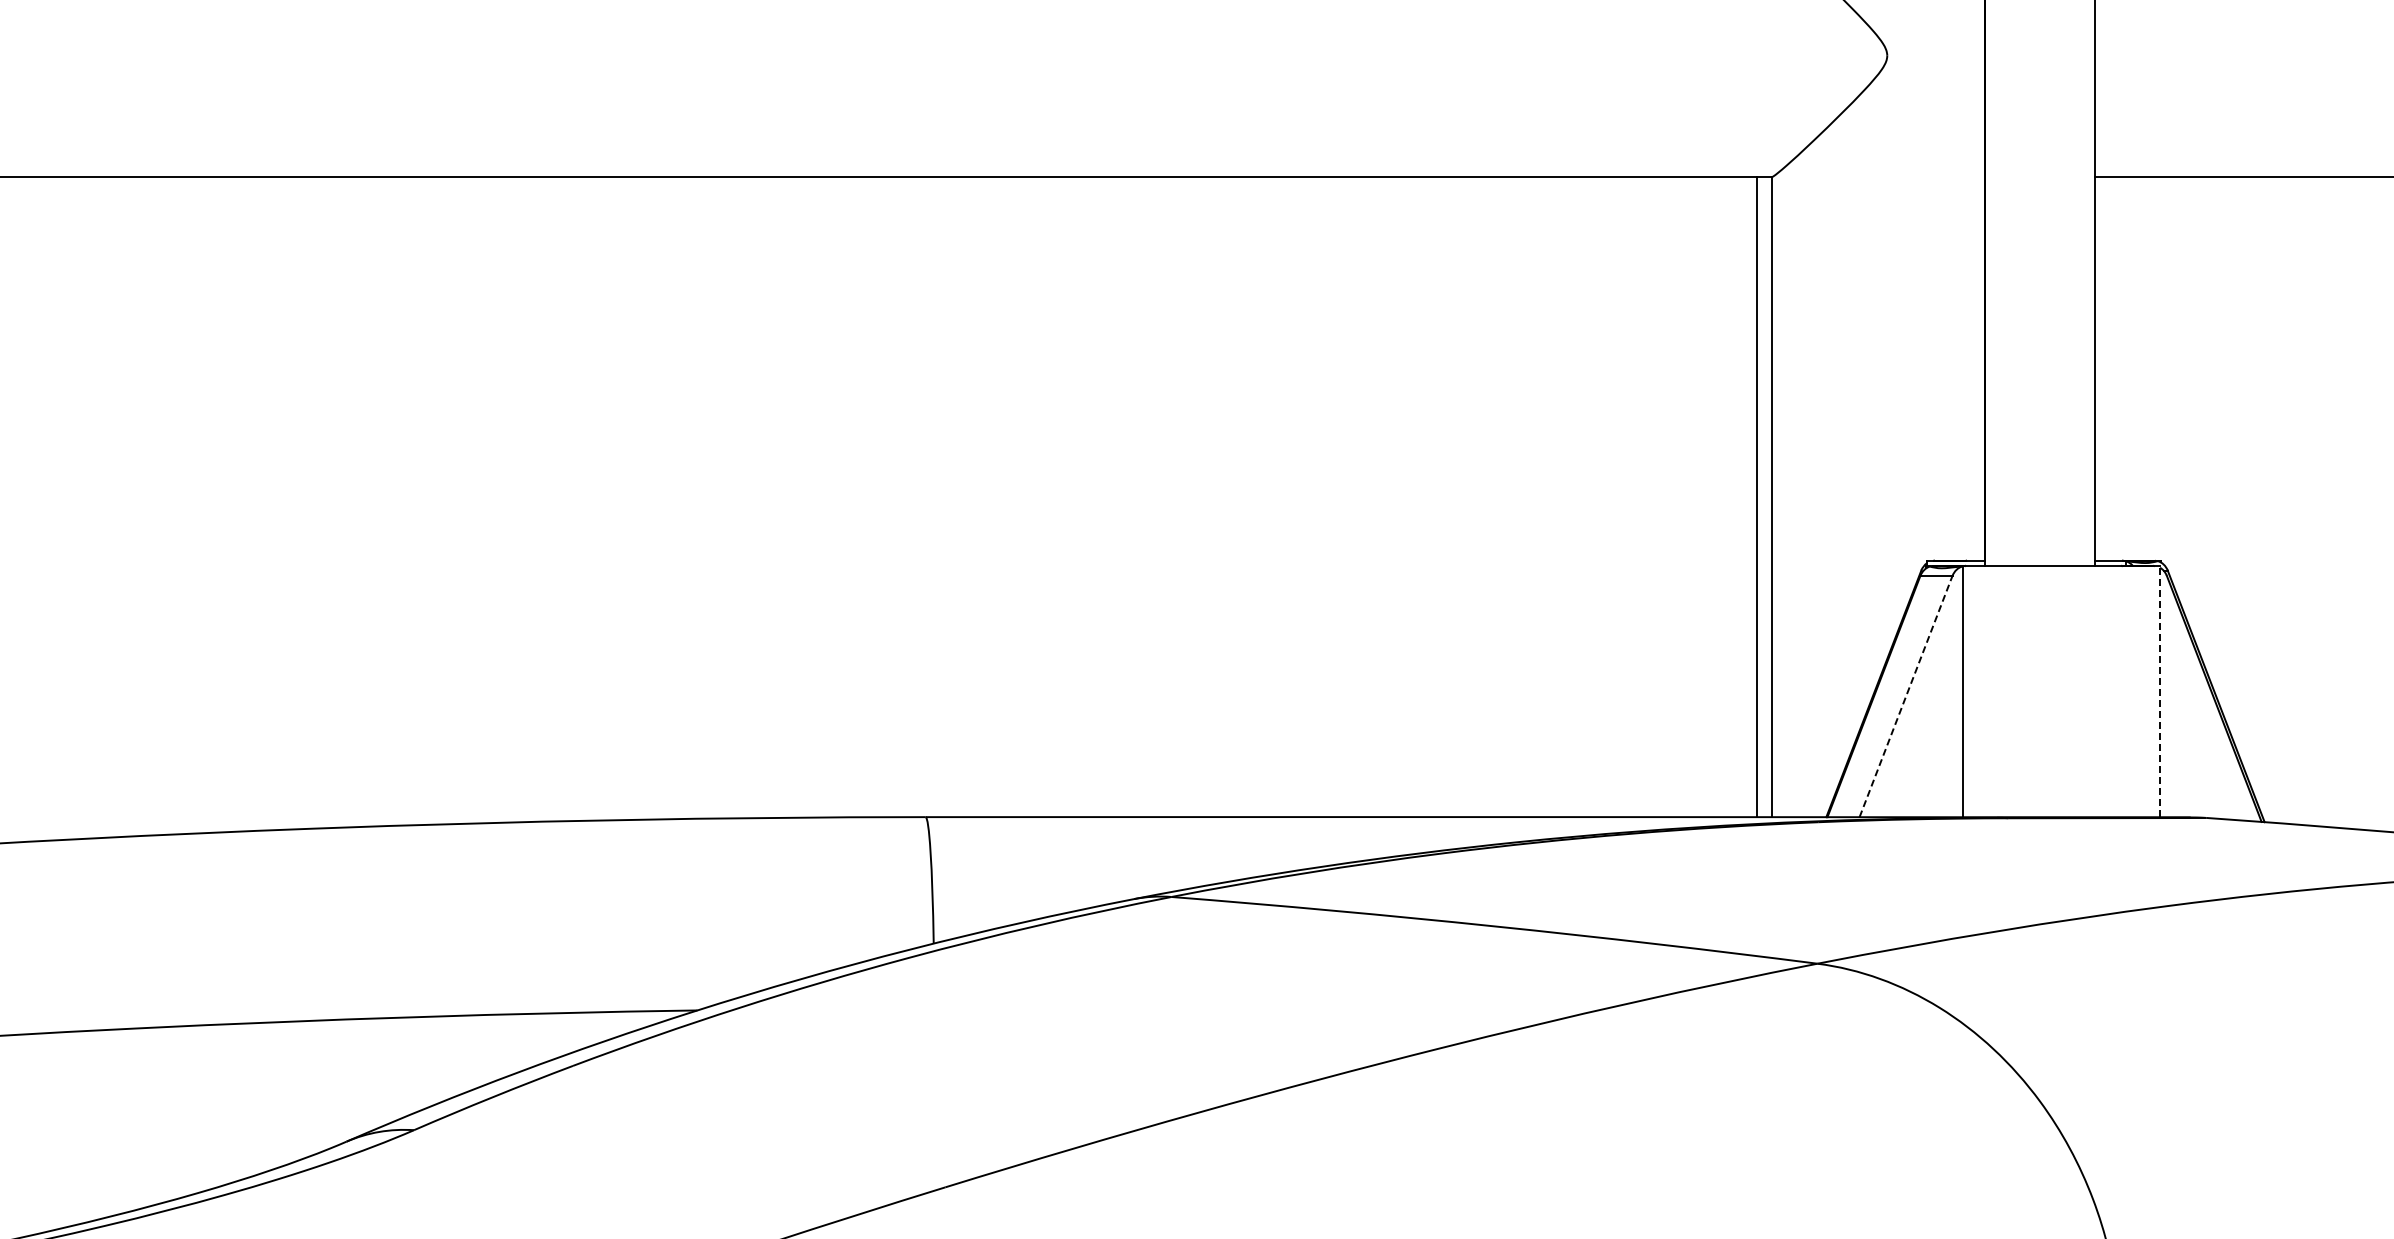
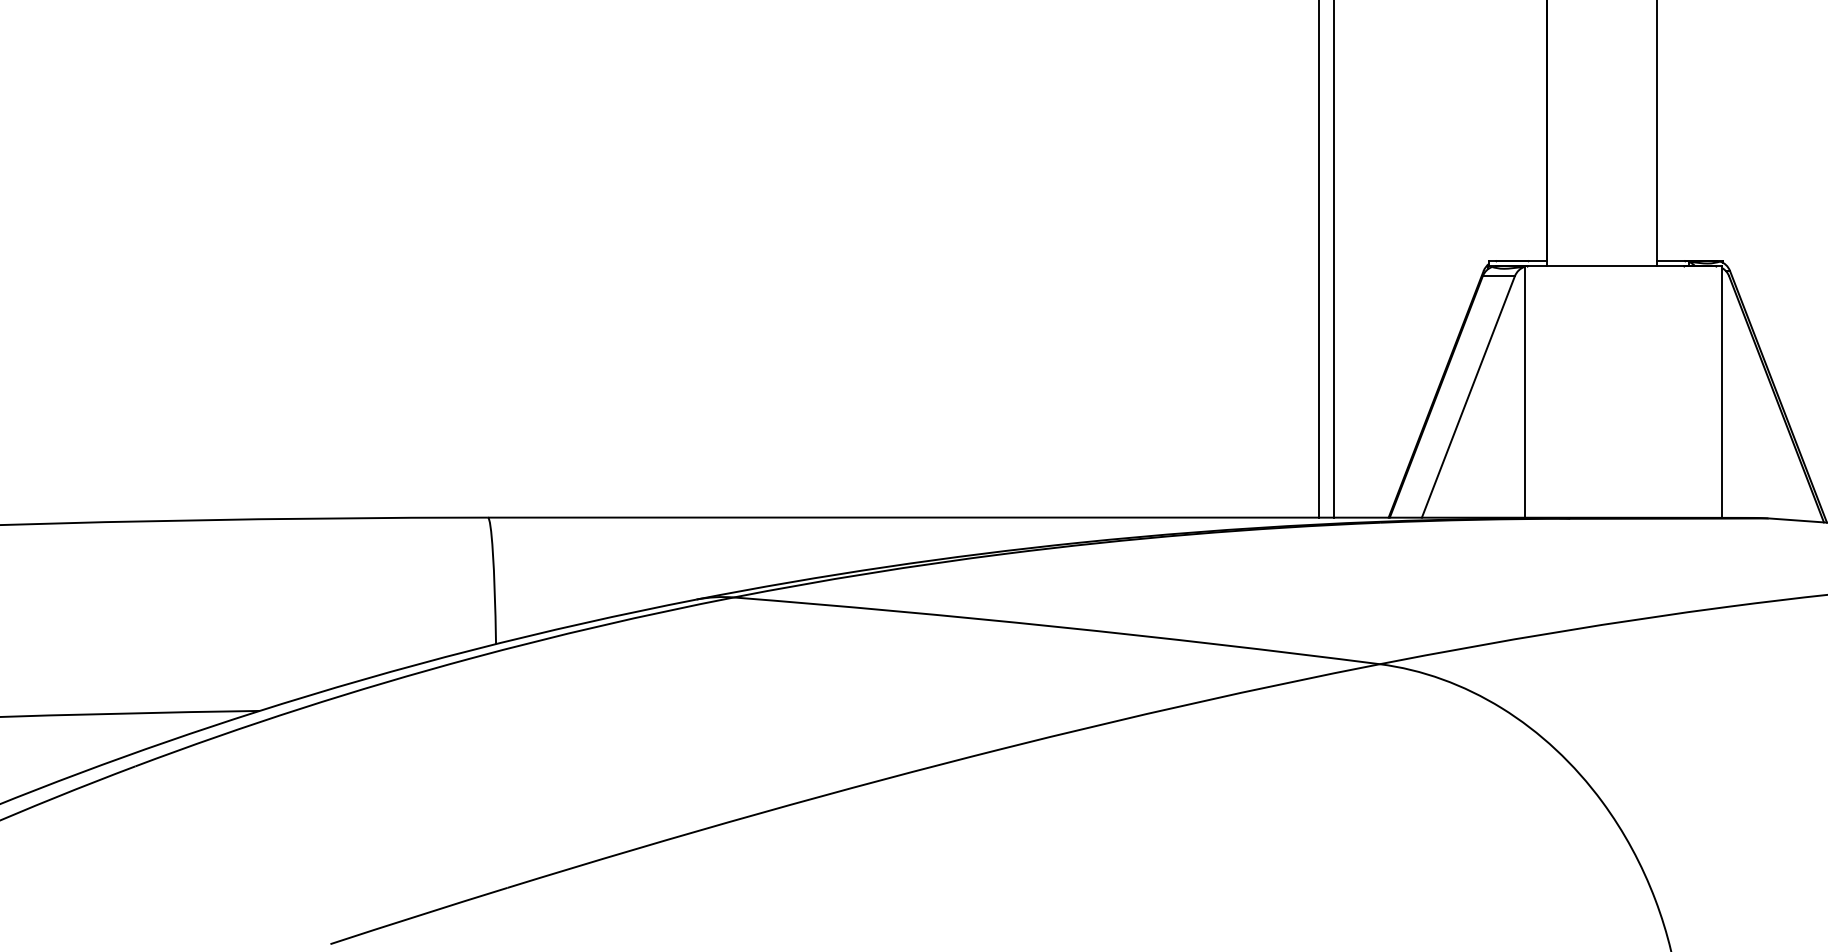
line: (2160, 691) -> (1722, 391), dashed -> solid
line: (1906, 696) -> (1468, 396), dashed -> solid

